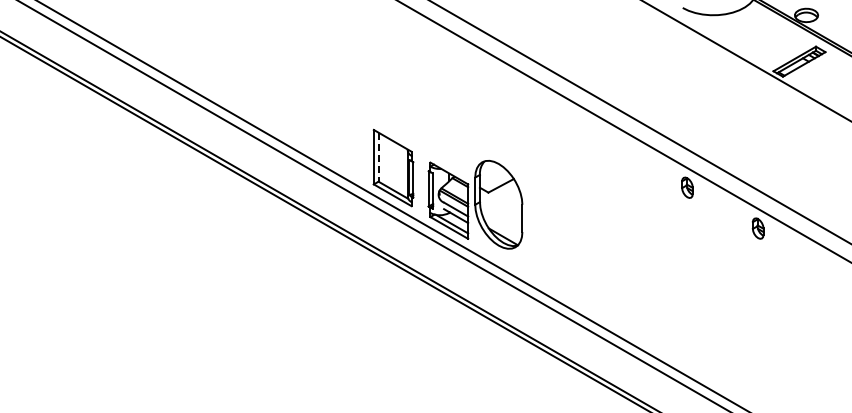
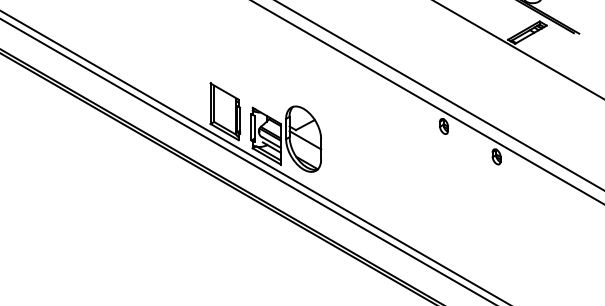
line: (378, 157) -> (214, 103), dashed -> solid
line: (500, 206) -> (304, 140), added

